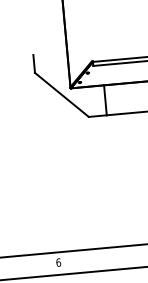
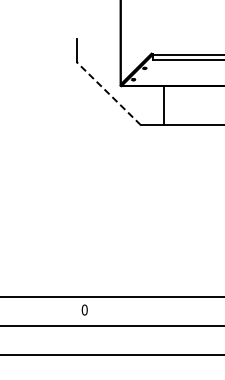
line: (61, 94) -> (108, 93), solid -> dashed
text: (58, 262) -> (84, 309), 6 -> 0

